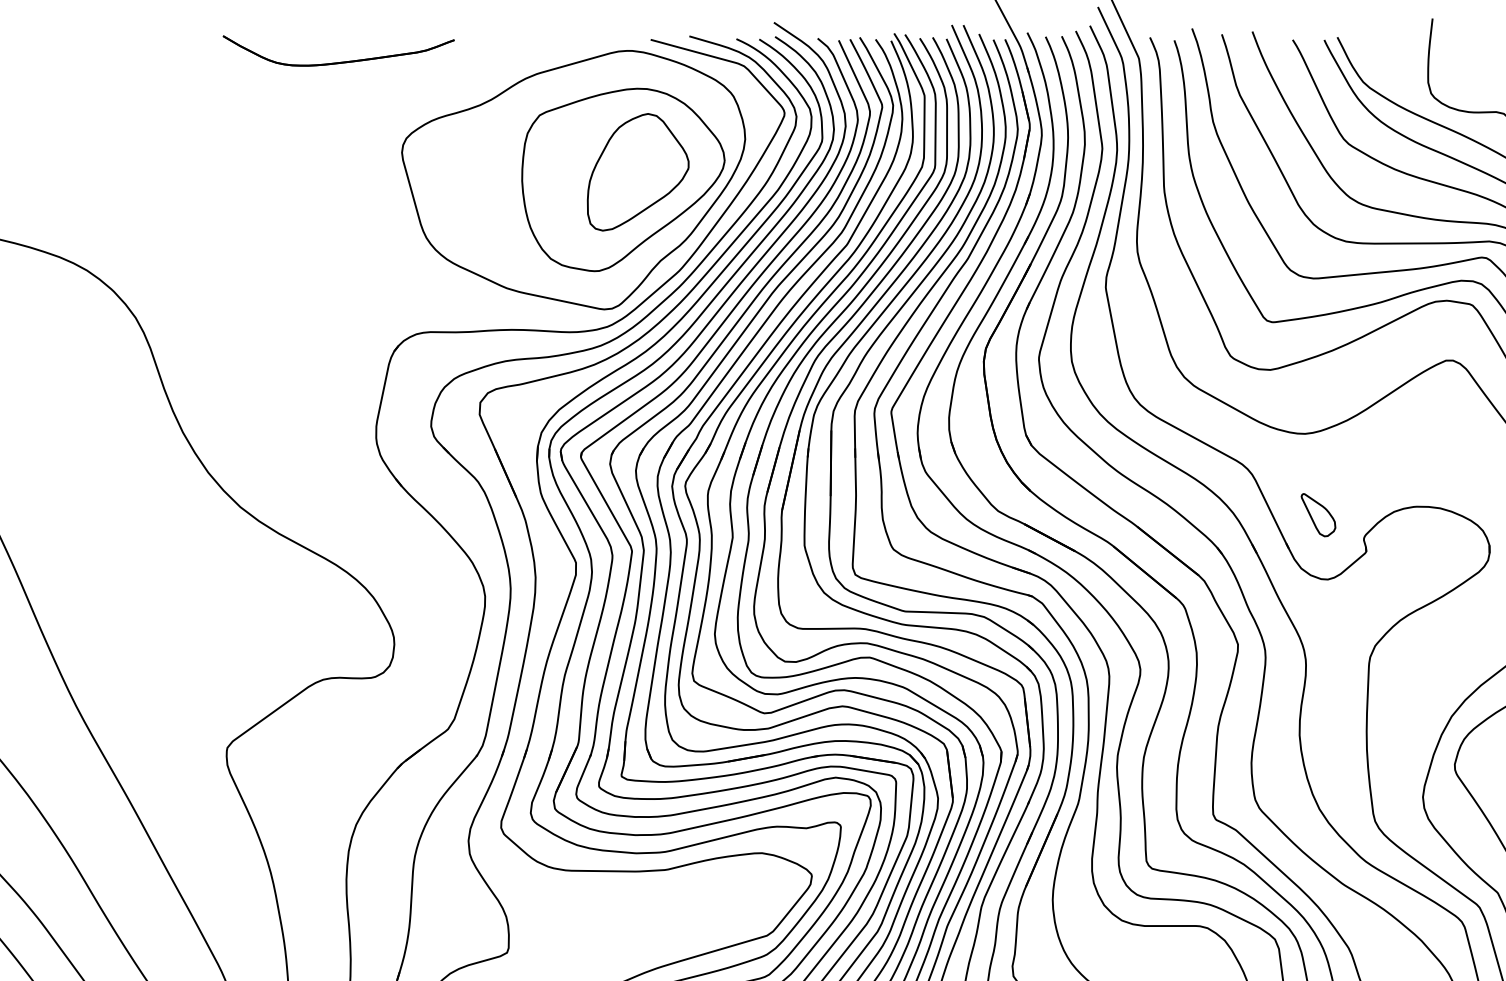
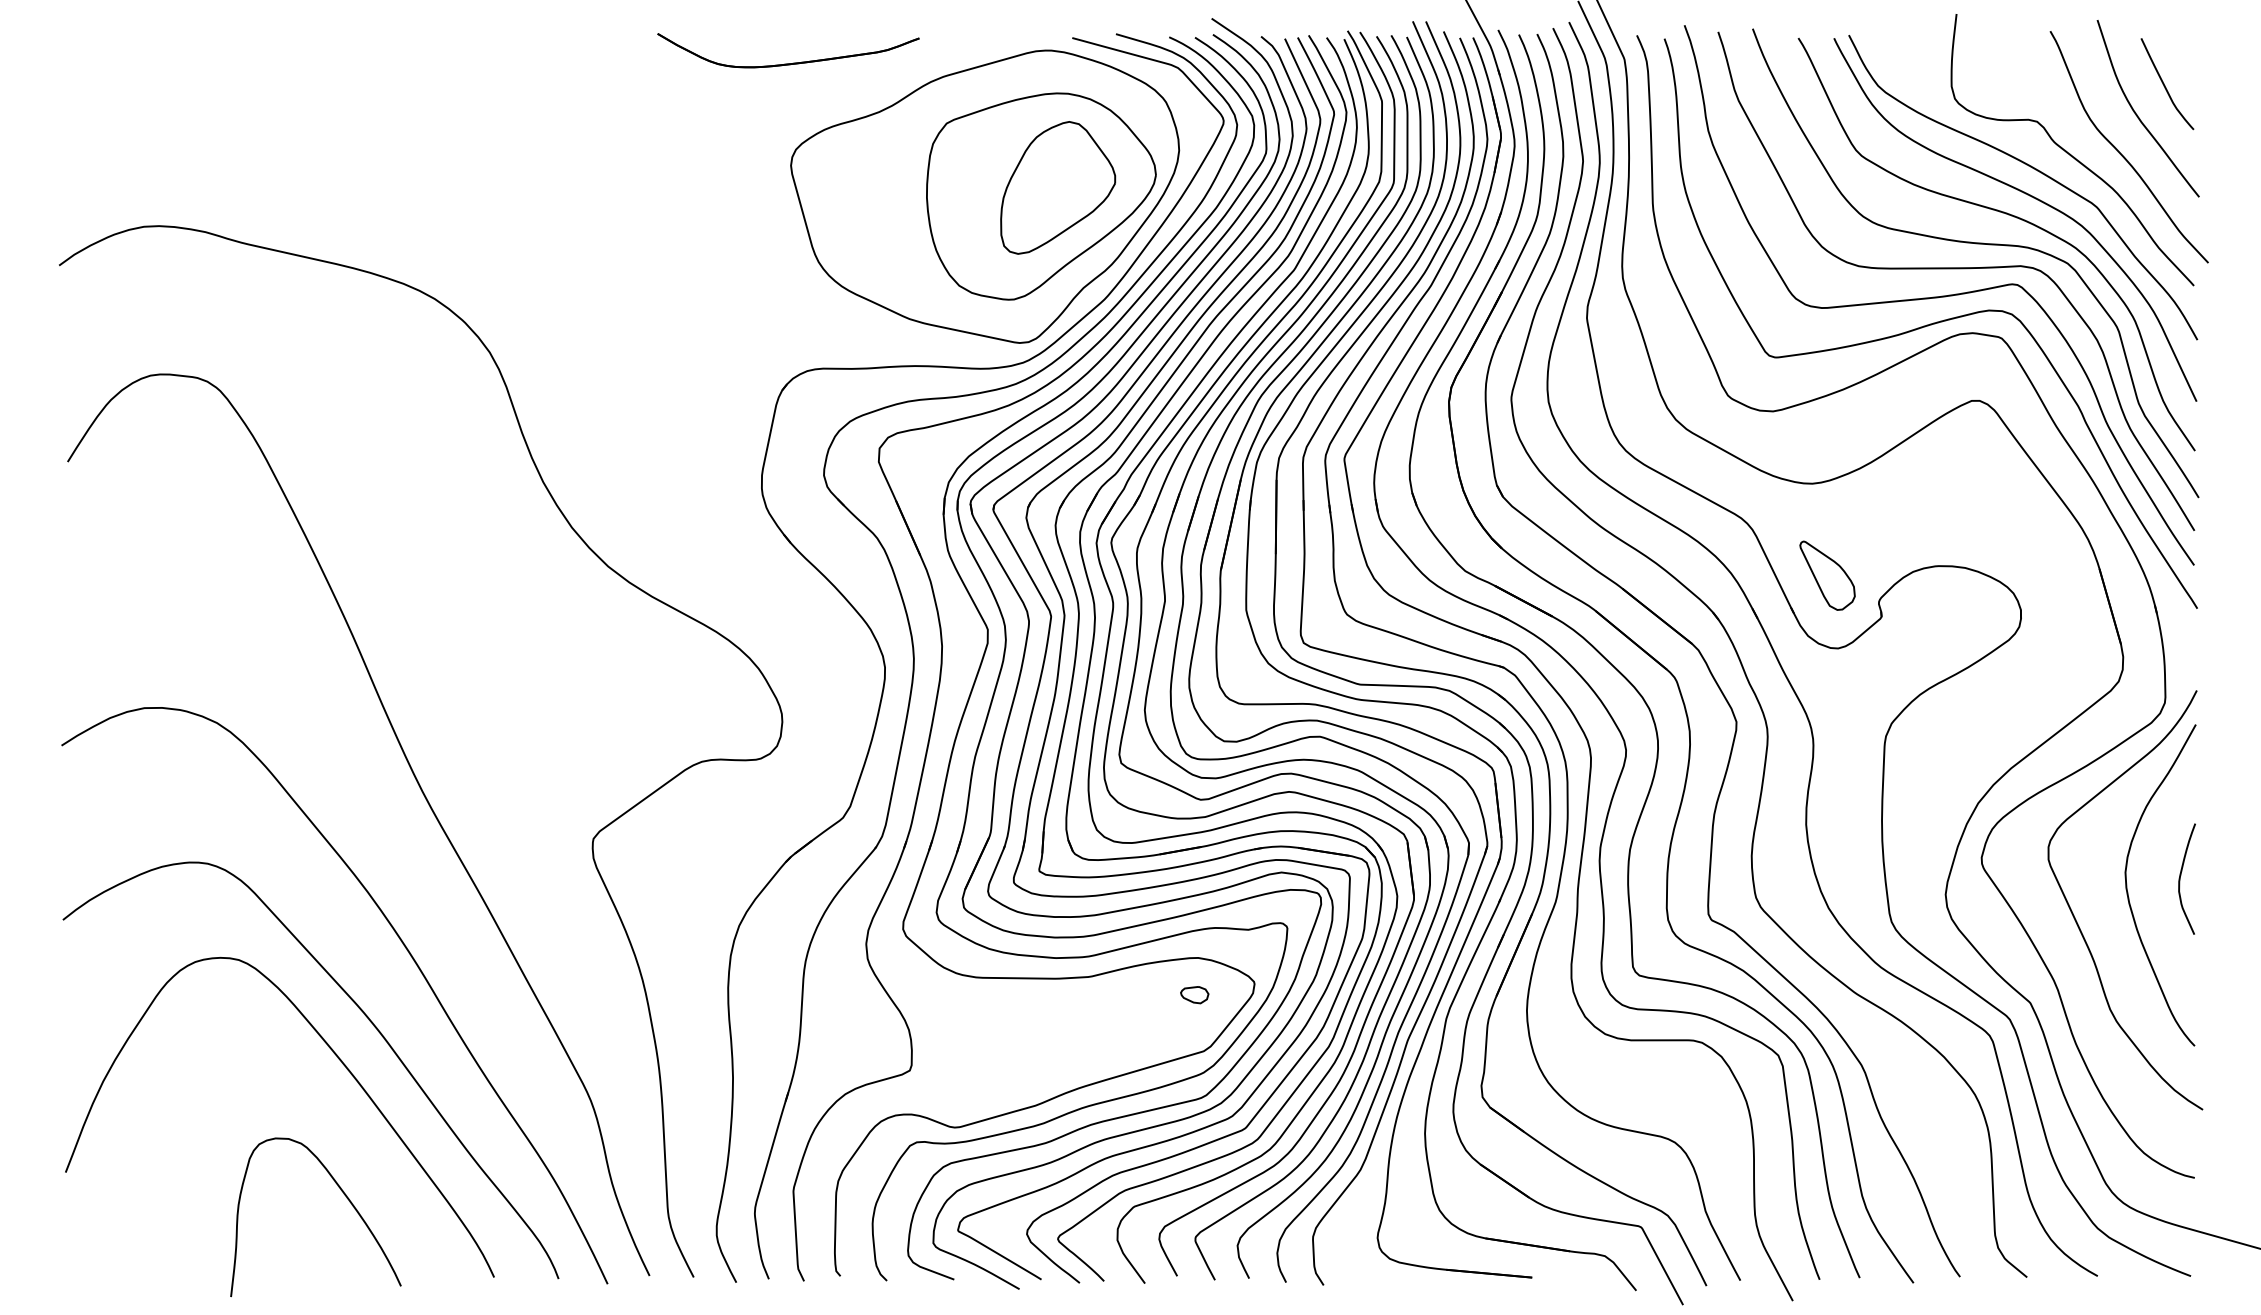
part: (343, 61) -> (793, 62), moved
part: (1318, 515) -> (1827, 575), size x1.43
part: (758, 886) -> (1194, 995), added

